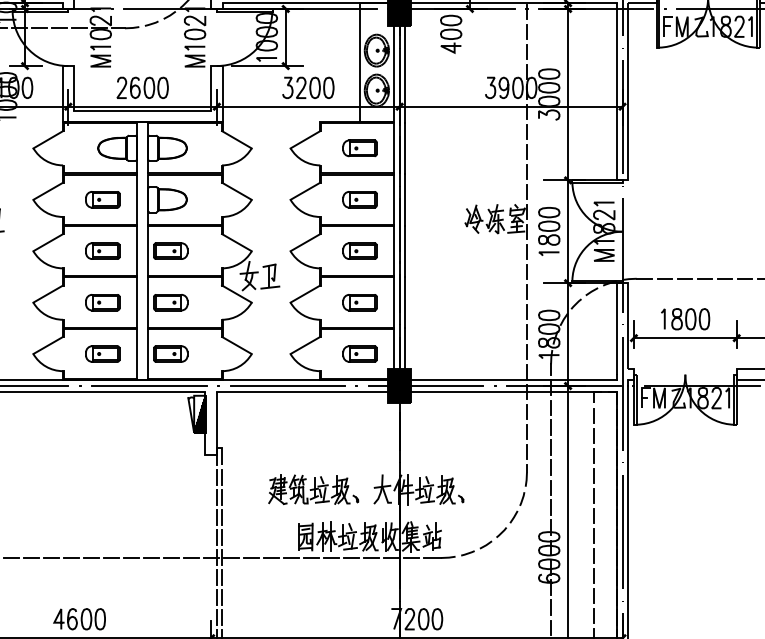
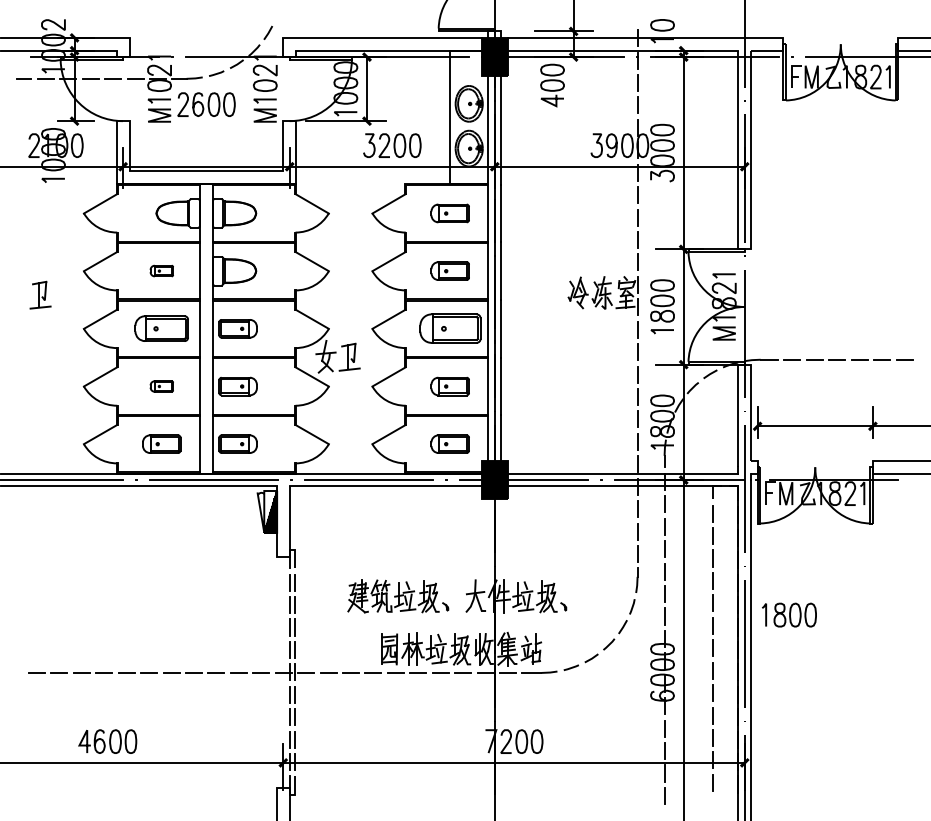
part: (142, 87) -> (206, 104), moved
part: (102, 199) -> (161, 270), size x0.6
part: (102, 250) -> (161, 328), size x1.4
part: (359, 250) -> (449, 328), size x1.6
part: (102, 302) -> (161, 386), size x0.6
part: (685, 318) -> (789, 614), moved
part: (79, 619) -> (107, 741), moved

